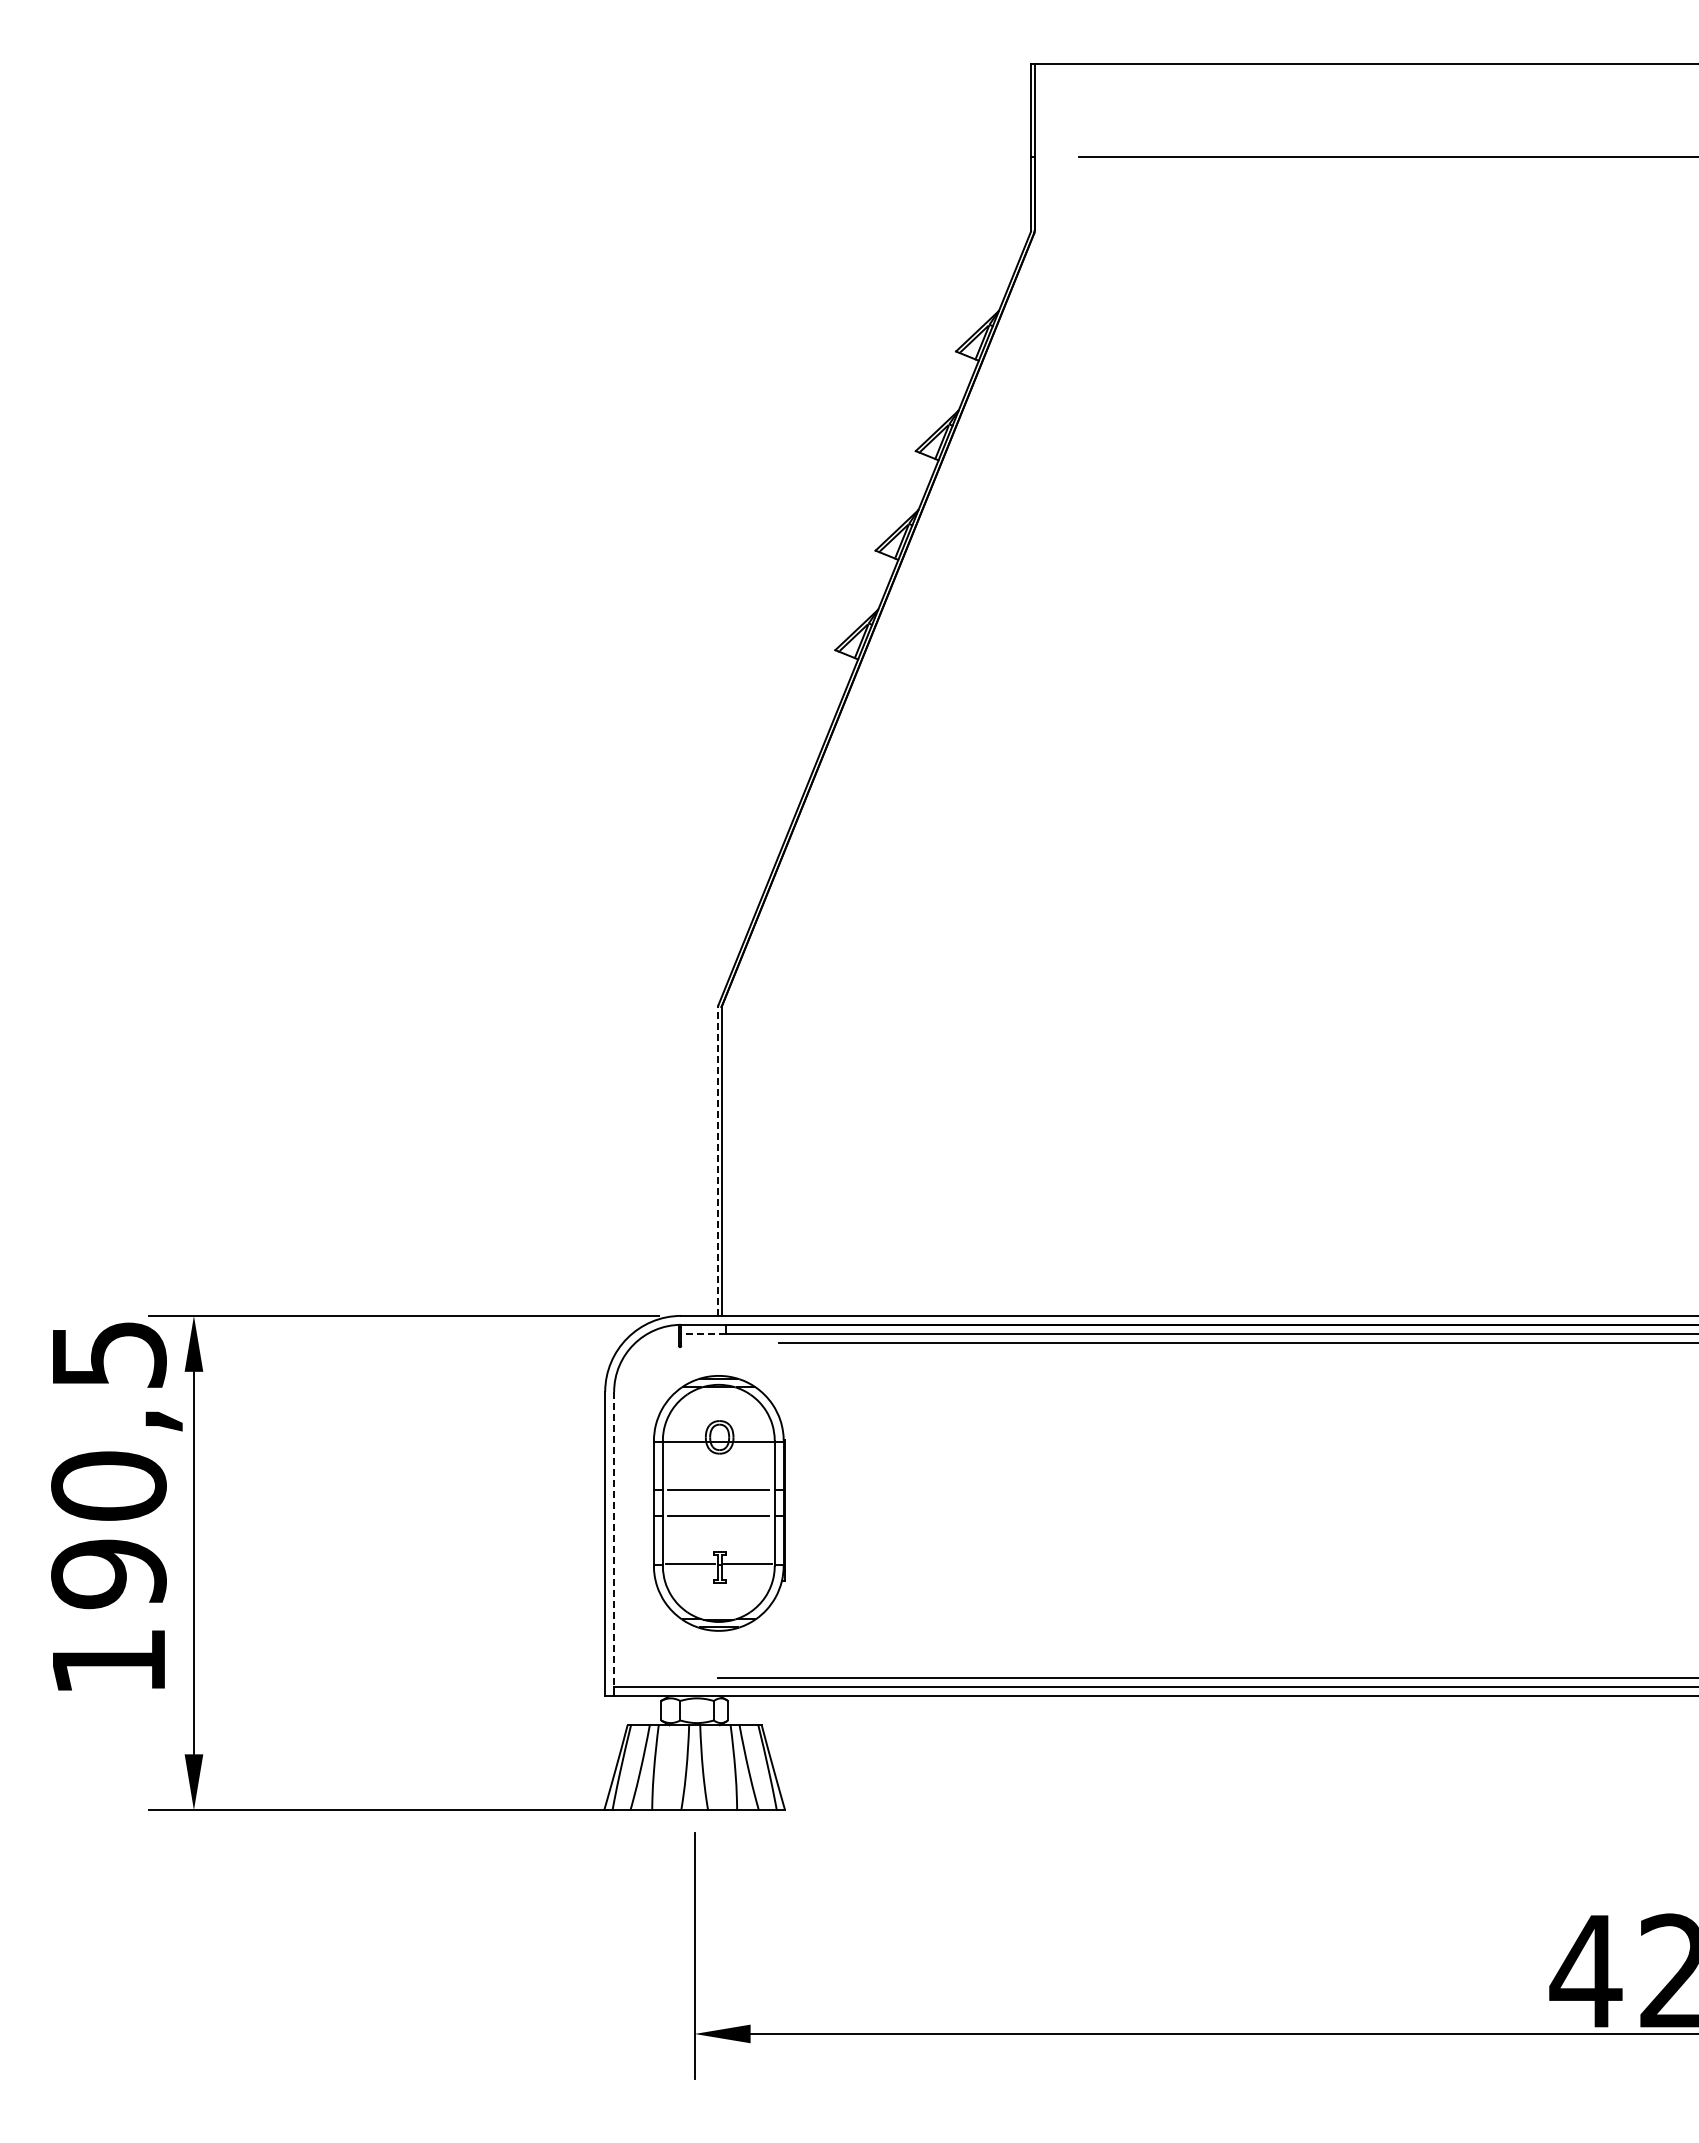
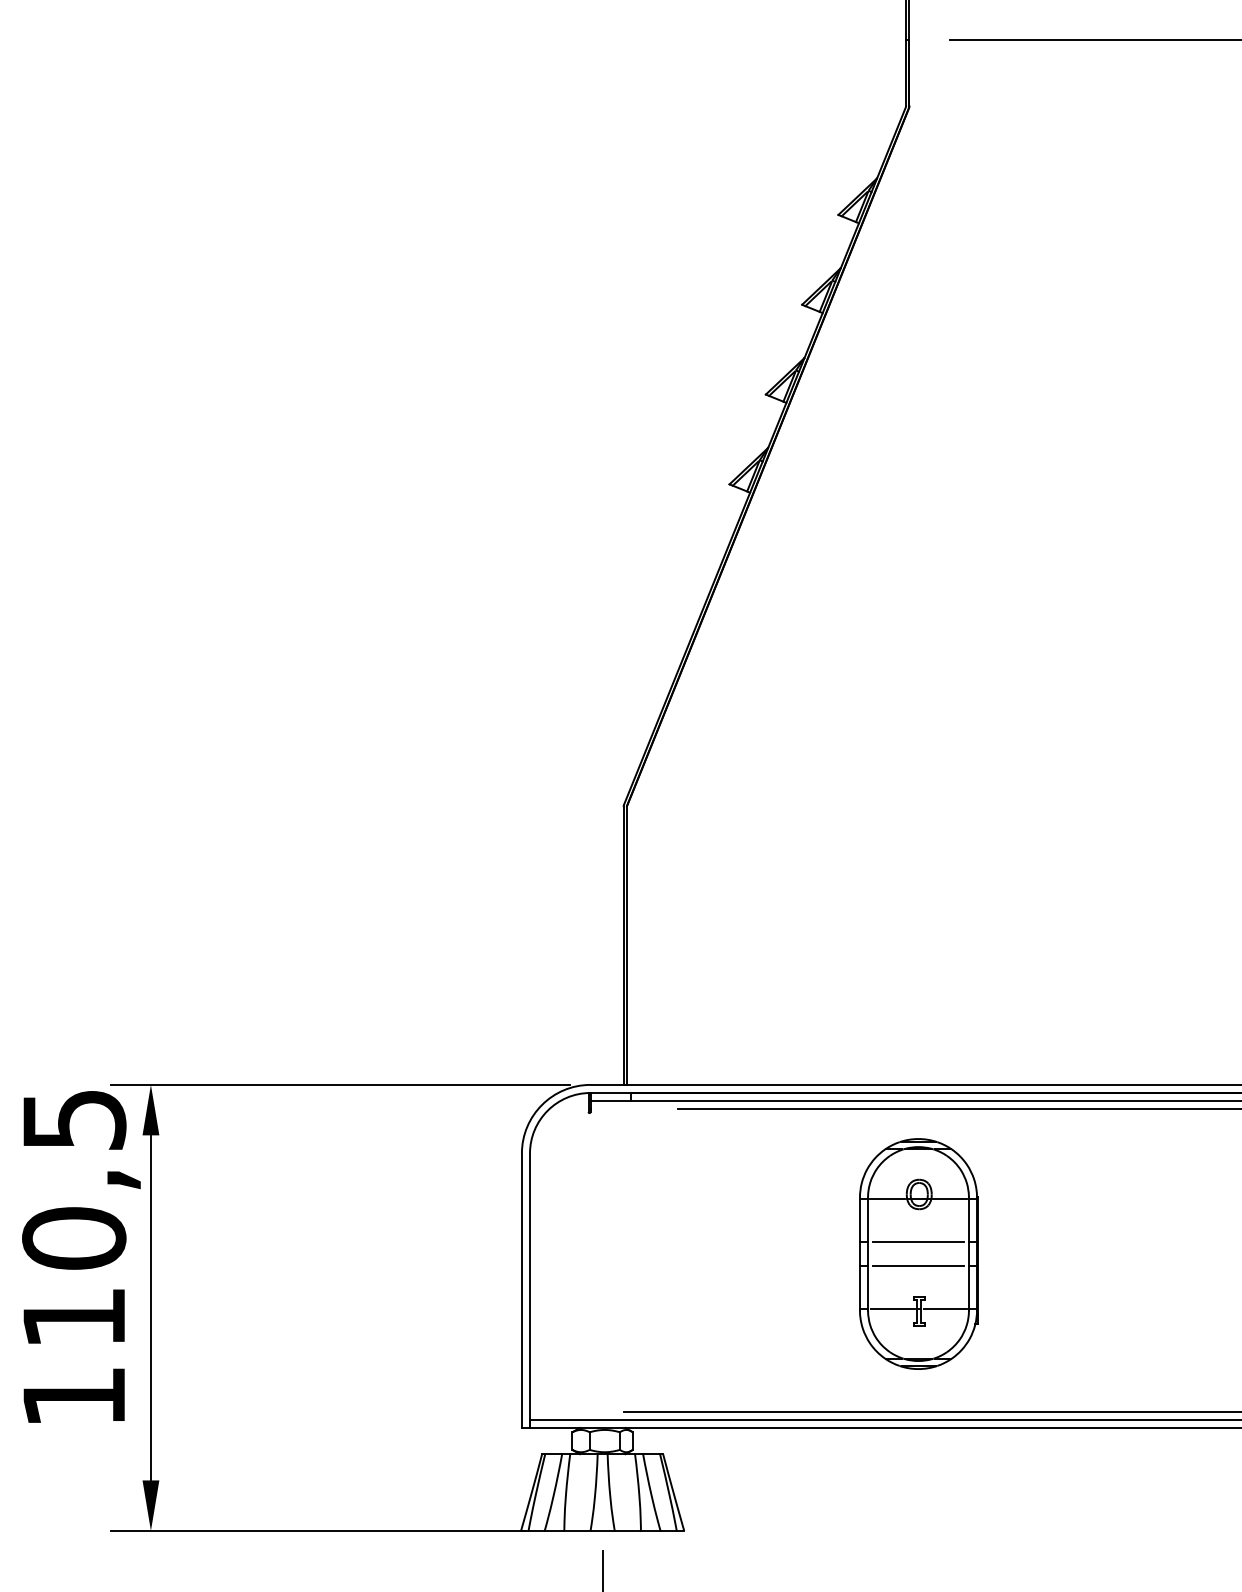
line: (717, 1161) -> (623, 945), dashed -> solid
line: (703, 1333) -> (610, 1100), dashed -> solid
part: (719, 1503) -> (919, 1254), moved
line: (614, 1543) -> (530, 1290), dashed -> solid
text: (108, 1574) -> (73, 1318), 190,5 -> 110,5

